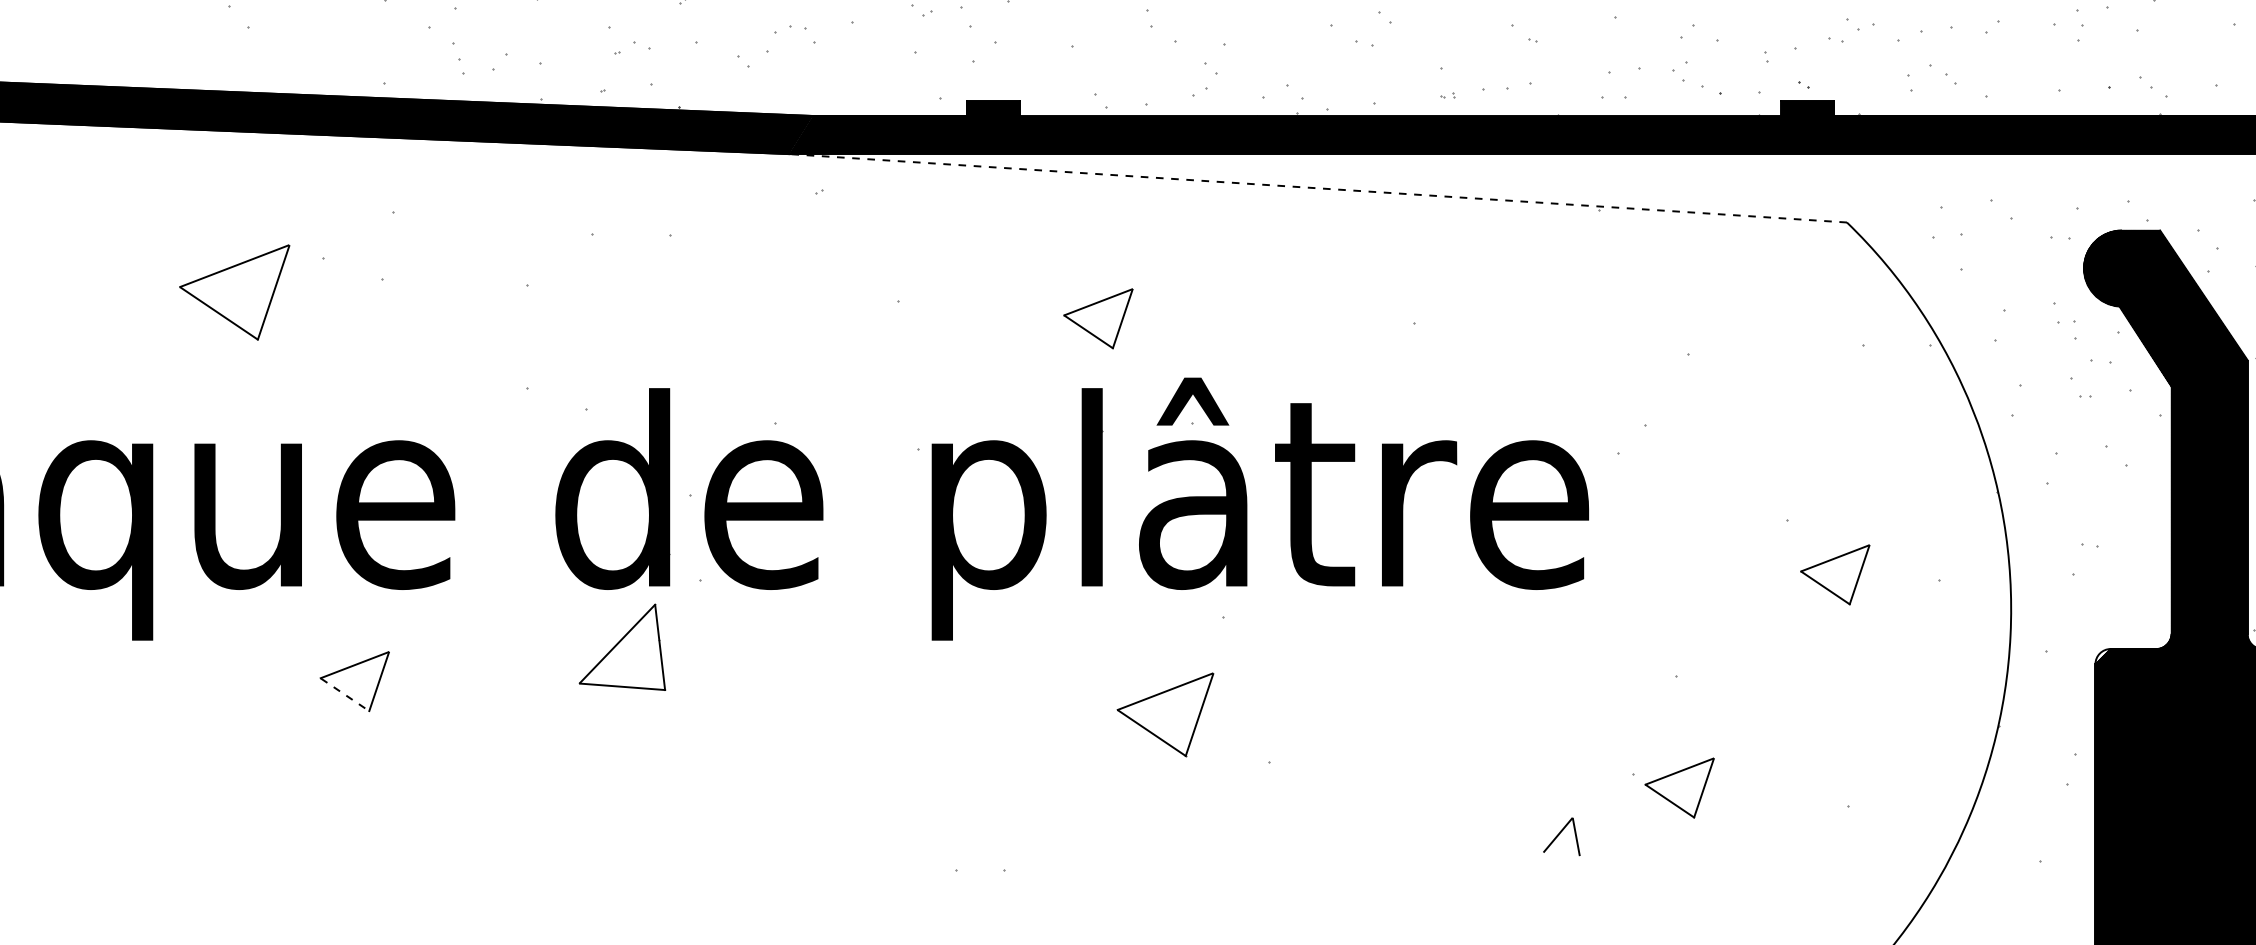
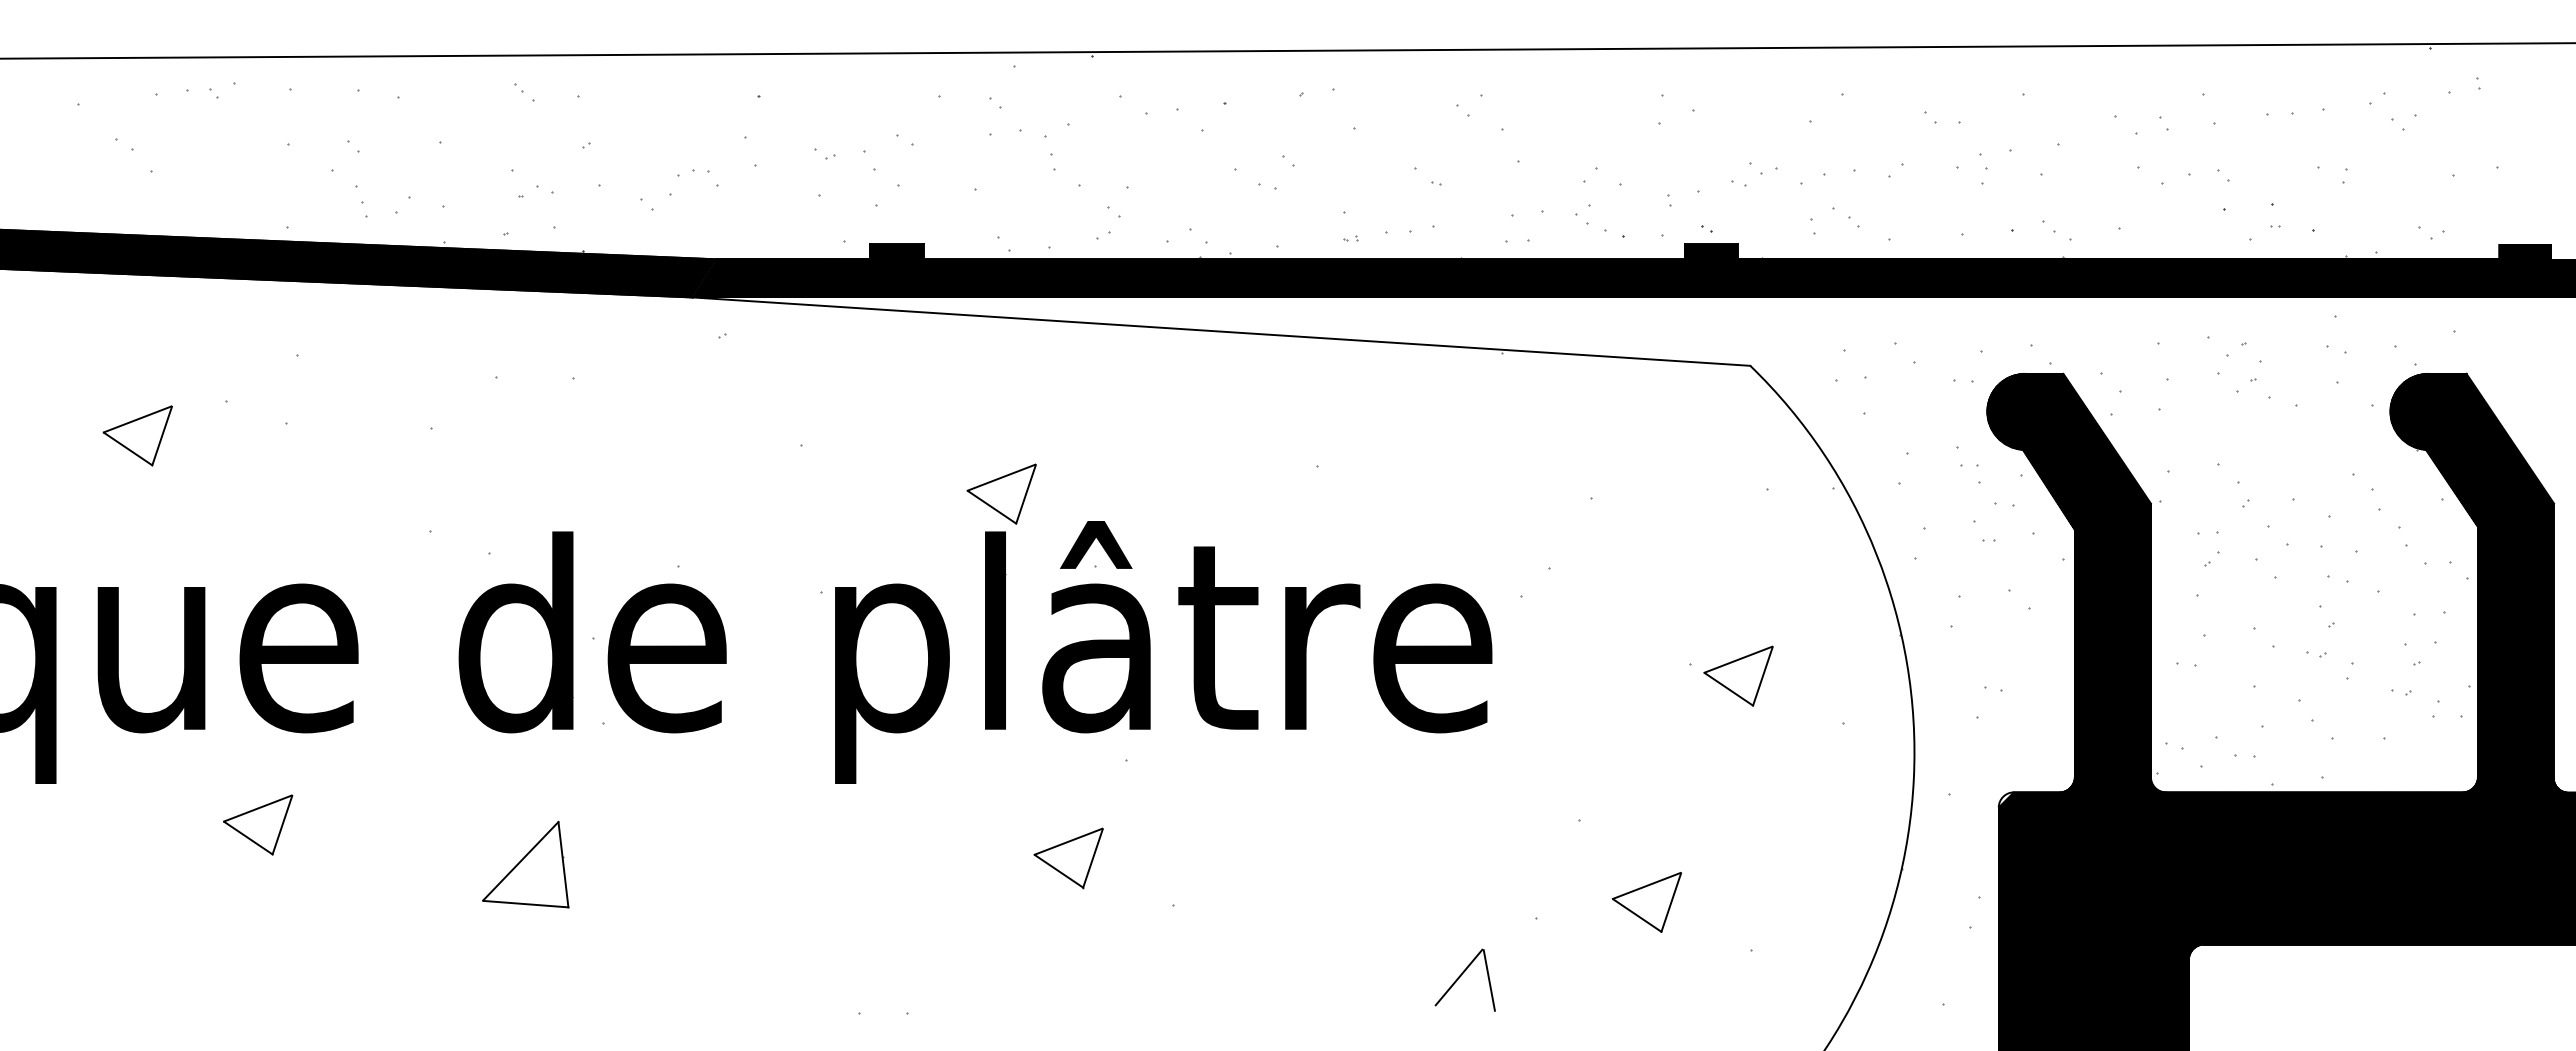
line: (1318, 188) -> (1221, 331), dashed -> solid
part: (234, 292) -> (137, 435), size x0.62
part: (1098, 318) -> (1001, 493), moved
part: (1835, 574) -> (1738, 675), moved
part: (622, 647) -> (525, 864), moved
line: (345, 695) -> (248, 838), dashed -> solid
part: (1165, 715) -> (1068, 858), size x0.71
part: (1679, 788) -> (1646, 902), moved
part: (1561, 836) -> (1464, 979), size x1.67

